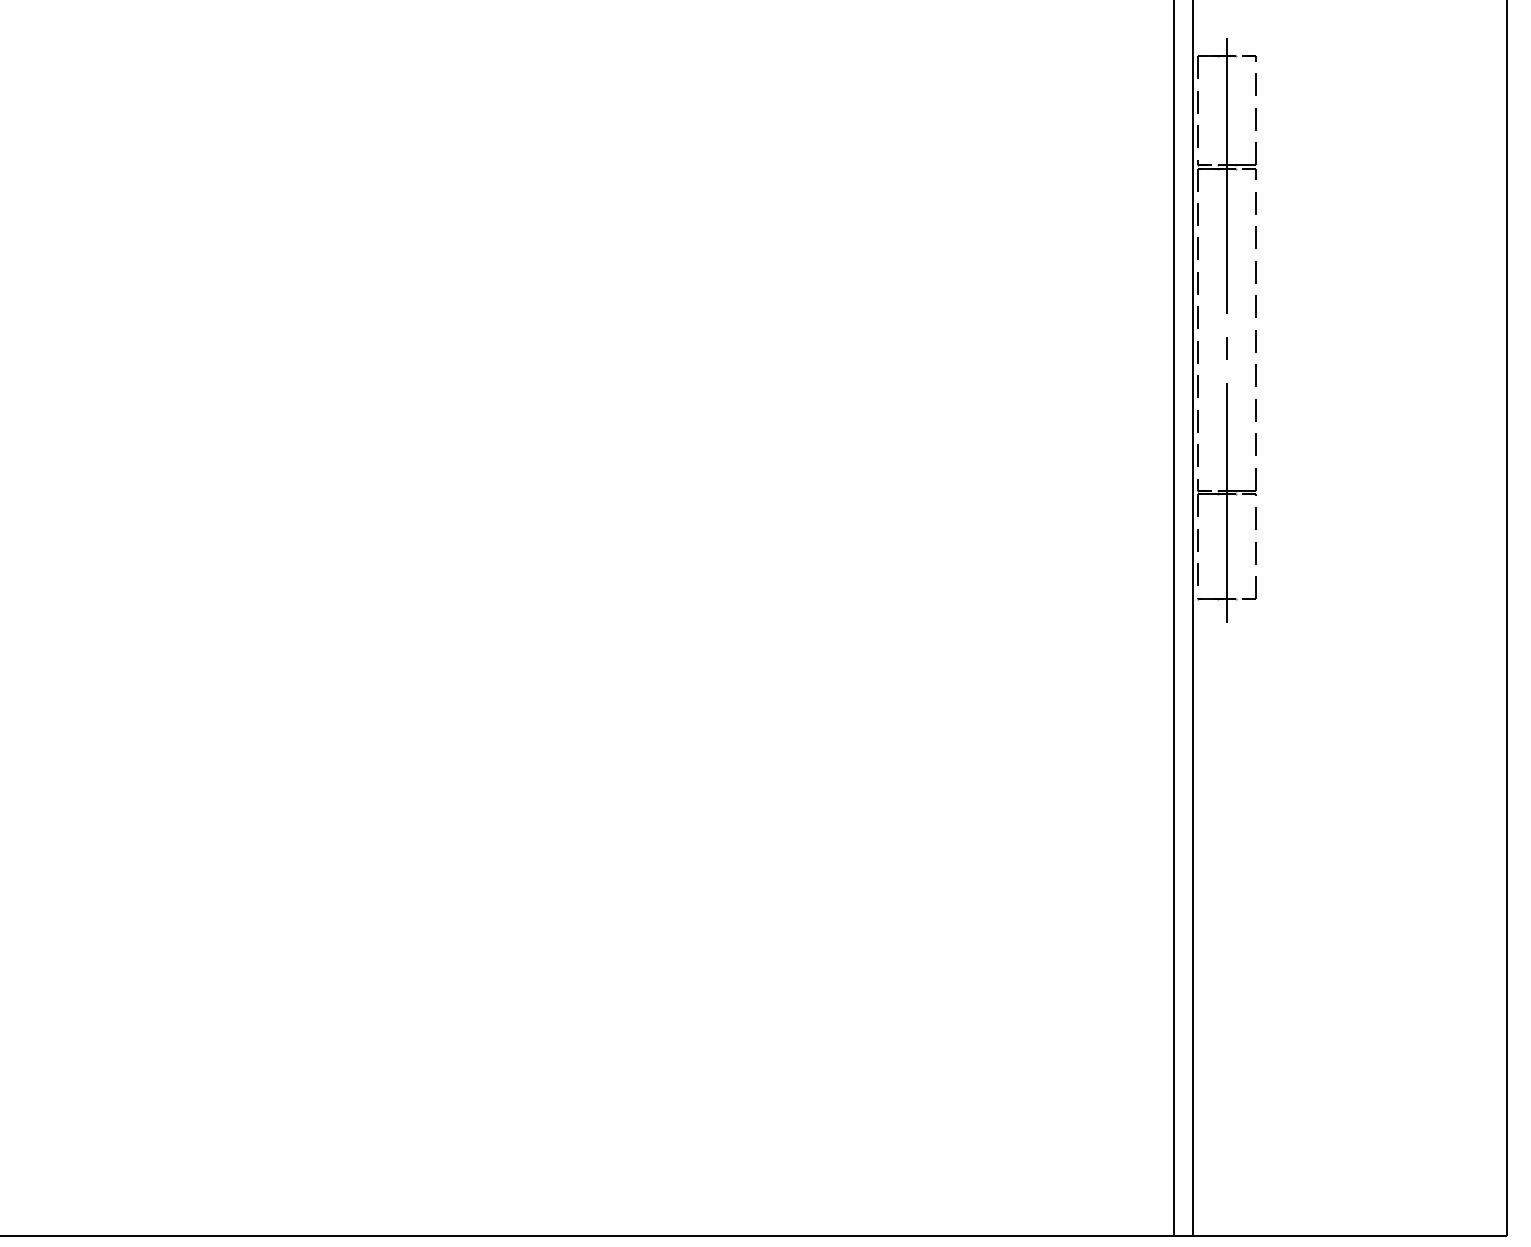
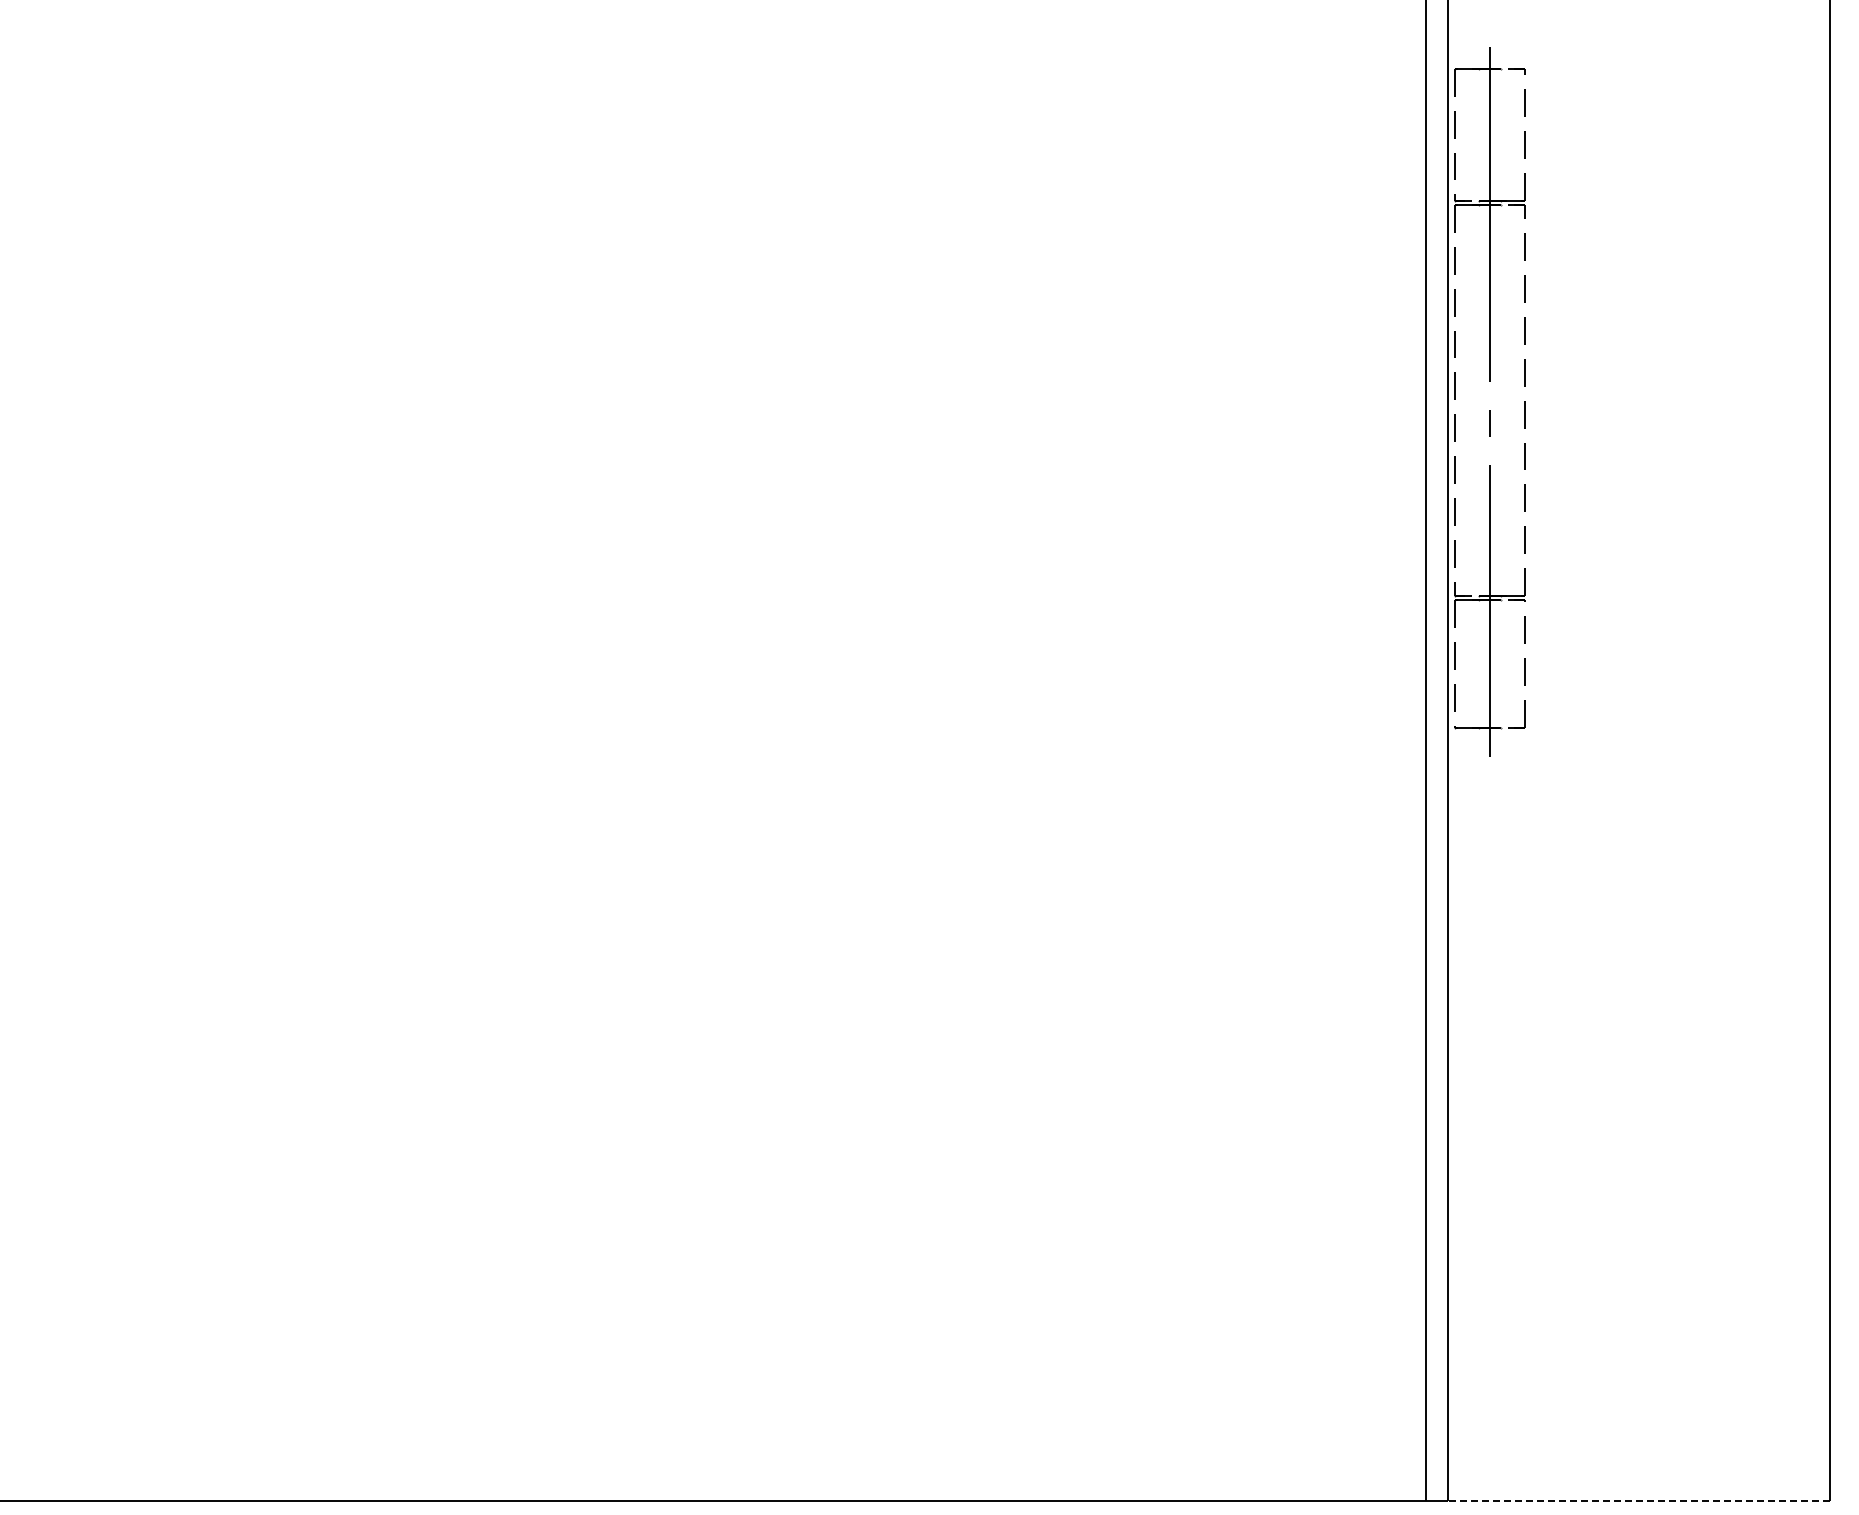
line: (1349, 1236) -> (1638, 1501), solid -> dashed

